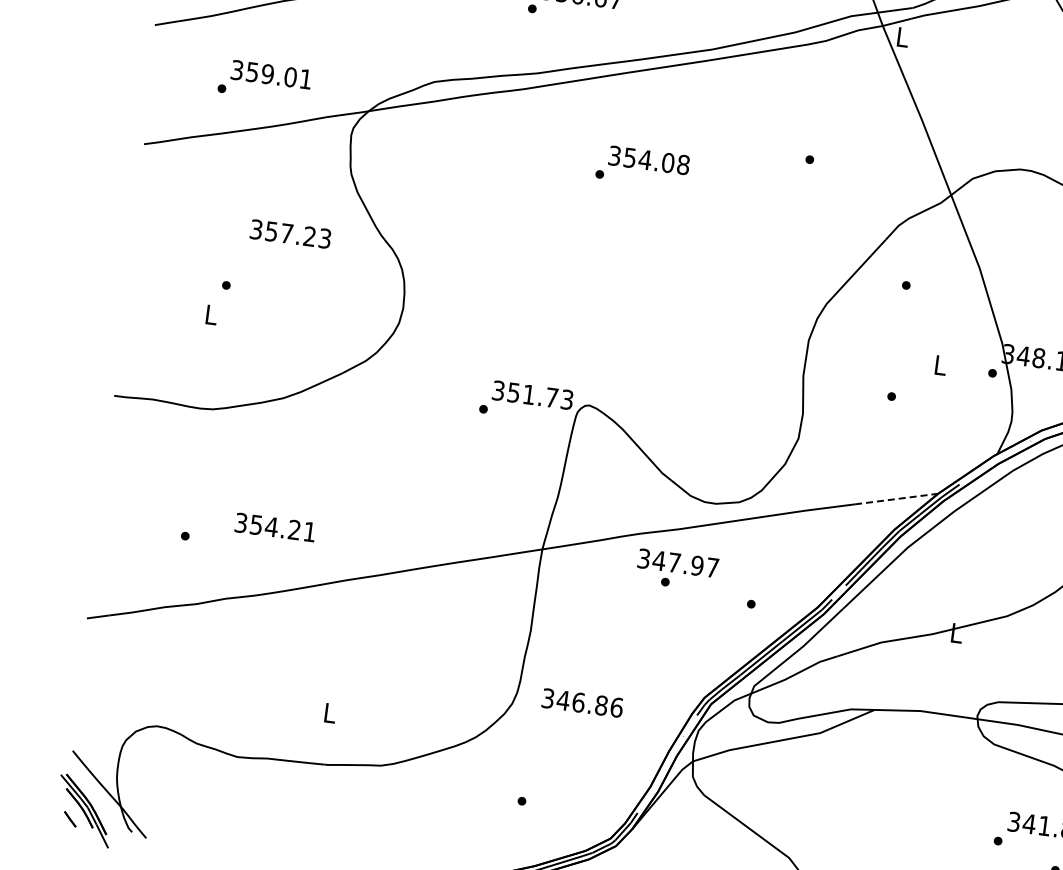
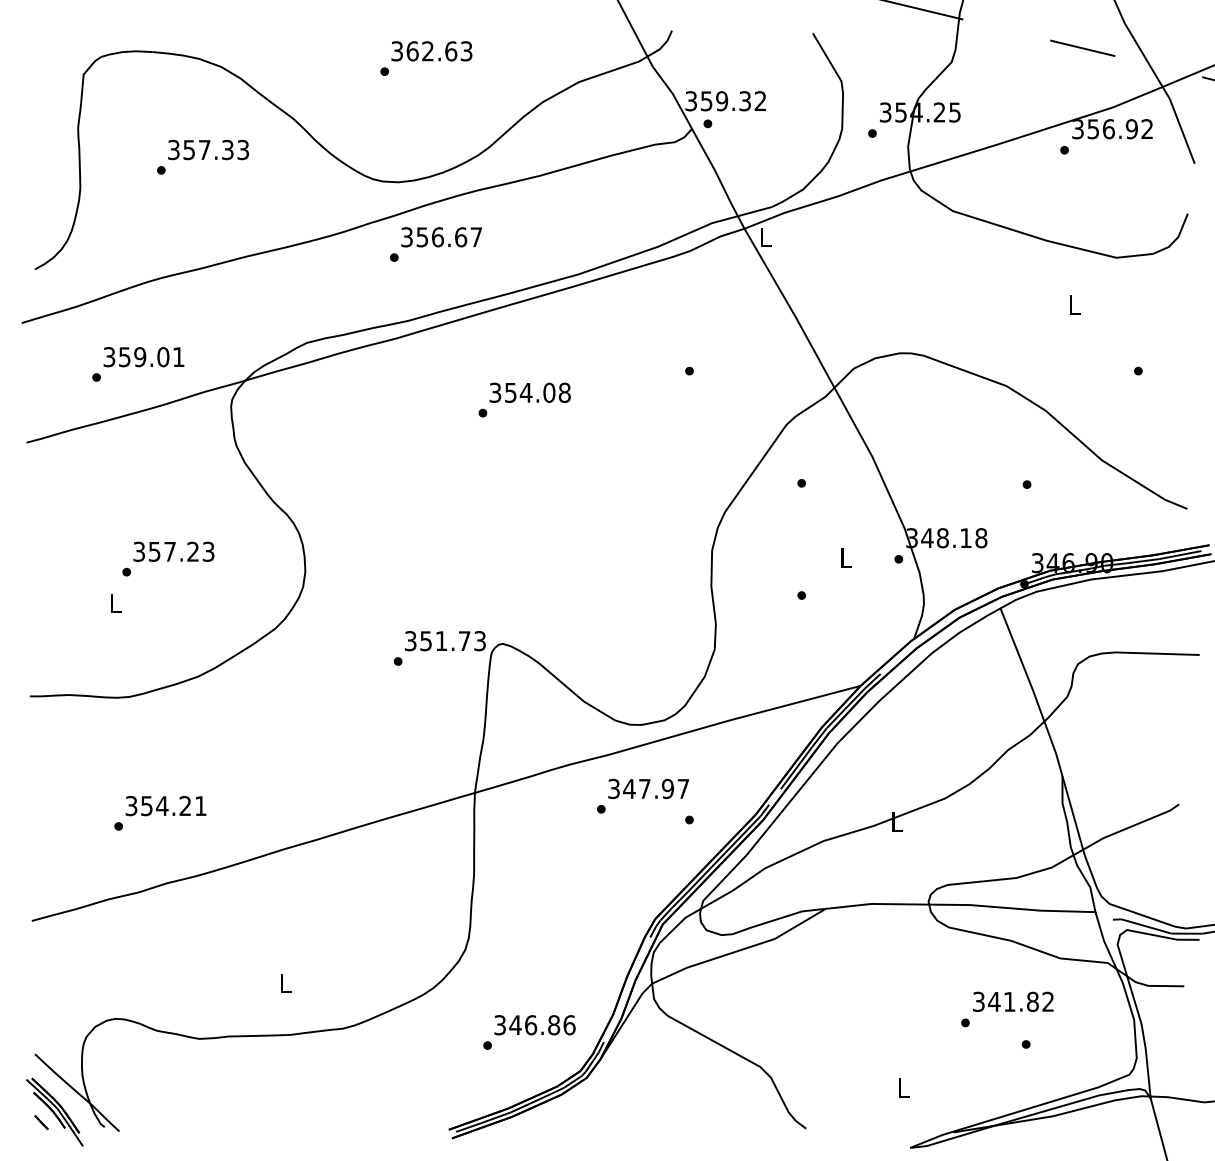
text: (290, 233) -> (173, 551), moved
line: (897, 498) -> (820, 696), dashed -> solid
text: (274, 527) -> (165, 806), moved
text: (678, 562) -> (648, 788), moved
text: (582, 703) -> (534, 1025), moved

